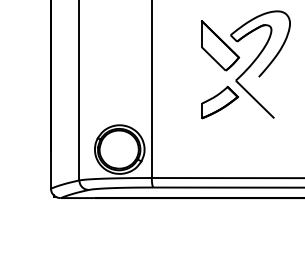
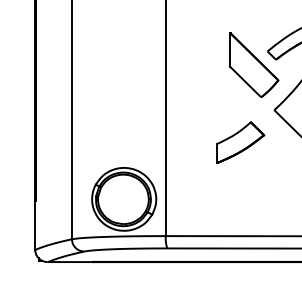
part: (219, 102) -> (240, 142), moved

